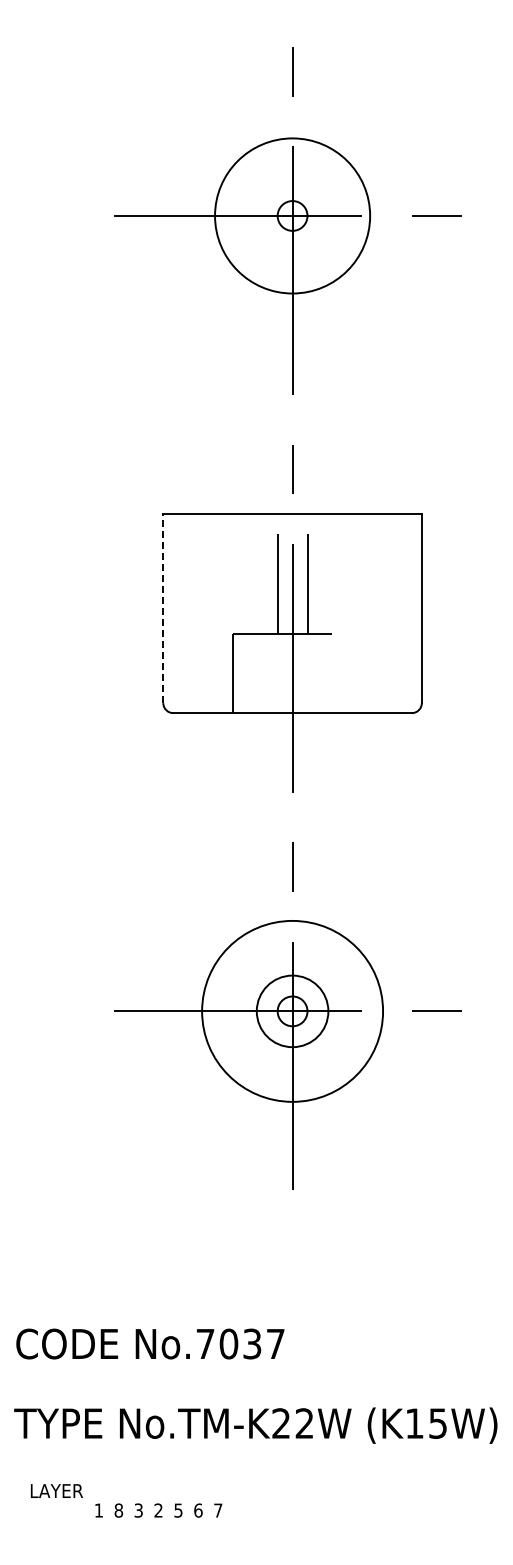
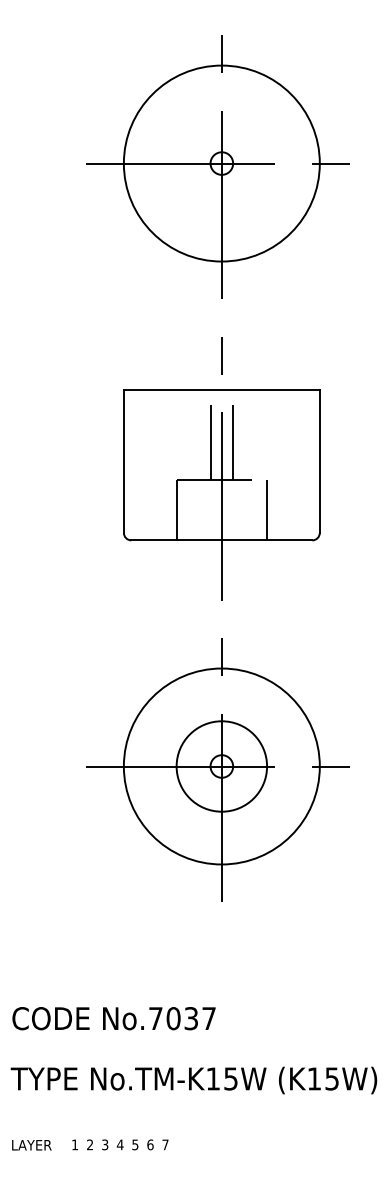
circle: (292, 215) -> (221, 163), size x1.67
line: (163, 608) -> (124, 461), dashed -> solid
line: (352, 673) -> (267, 510), added
circle: (292, 1011) -> (221, 766), size x1.43
circle: (292, 1011) -> (221, 766), size x1.67
text: (292, 1423) -> (221, 1078), No.TM-K22W -> No.TM-K15W
text: (56, 1490) -> (31, 1144), moved
text: (118, 1510) -> (89, 1144), 8 -> 2
text: (158, 1510) -> (120, 1144), 2 -> 4

